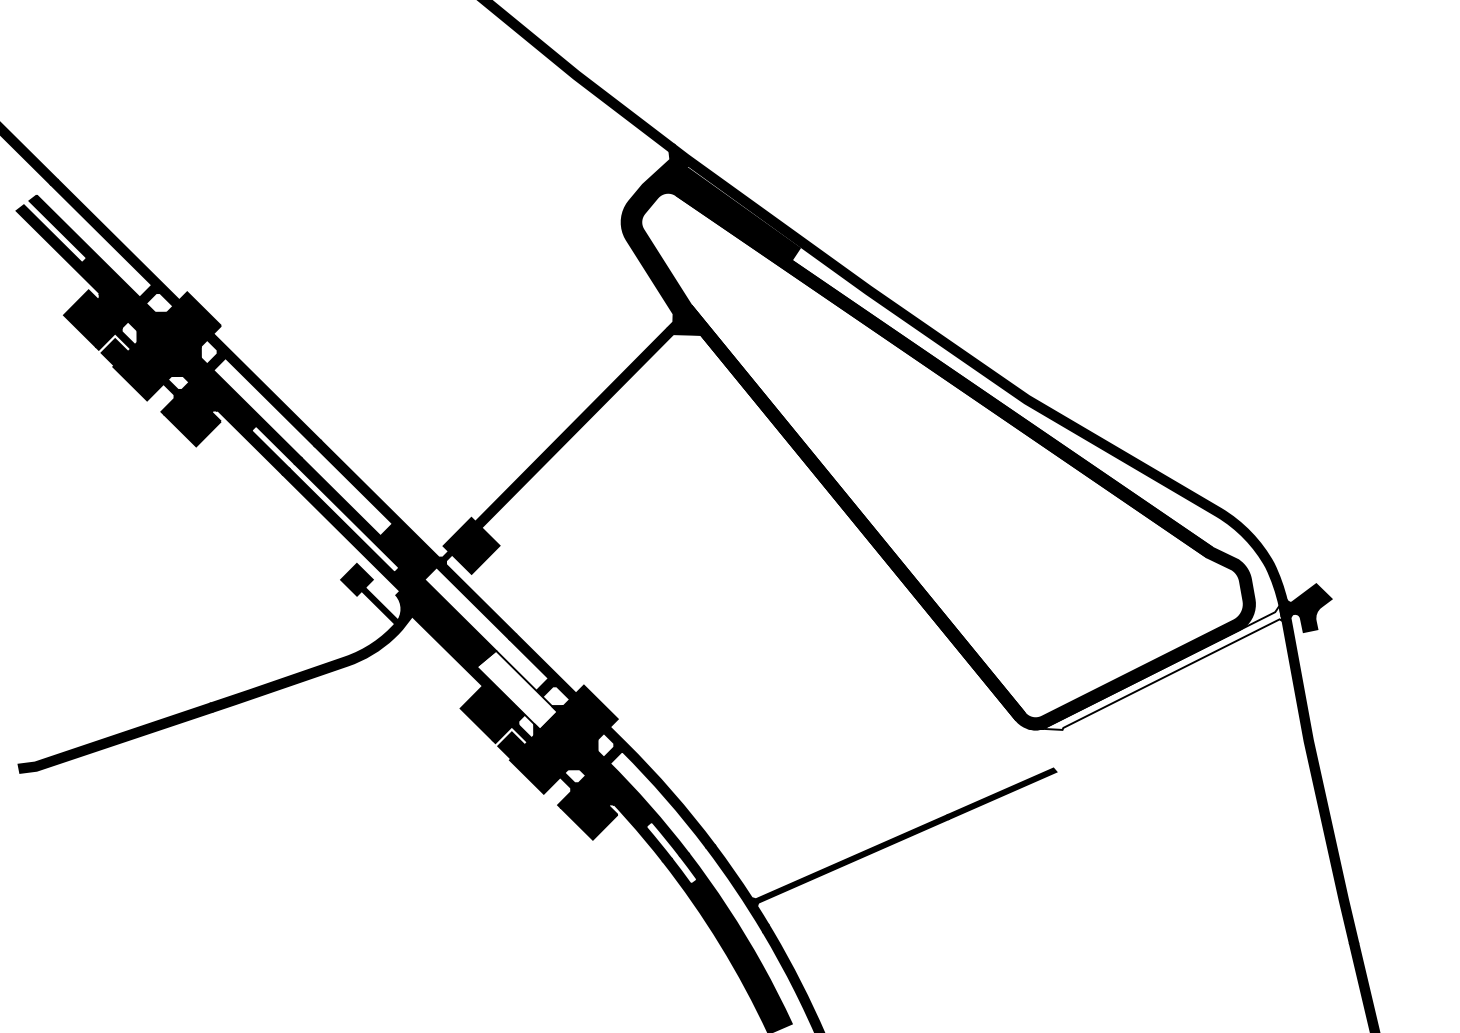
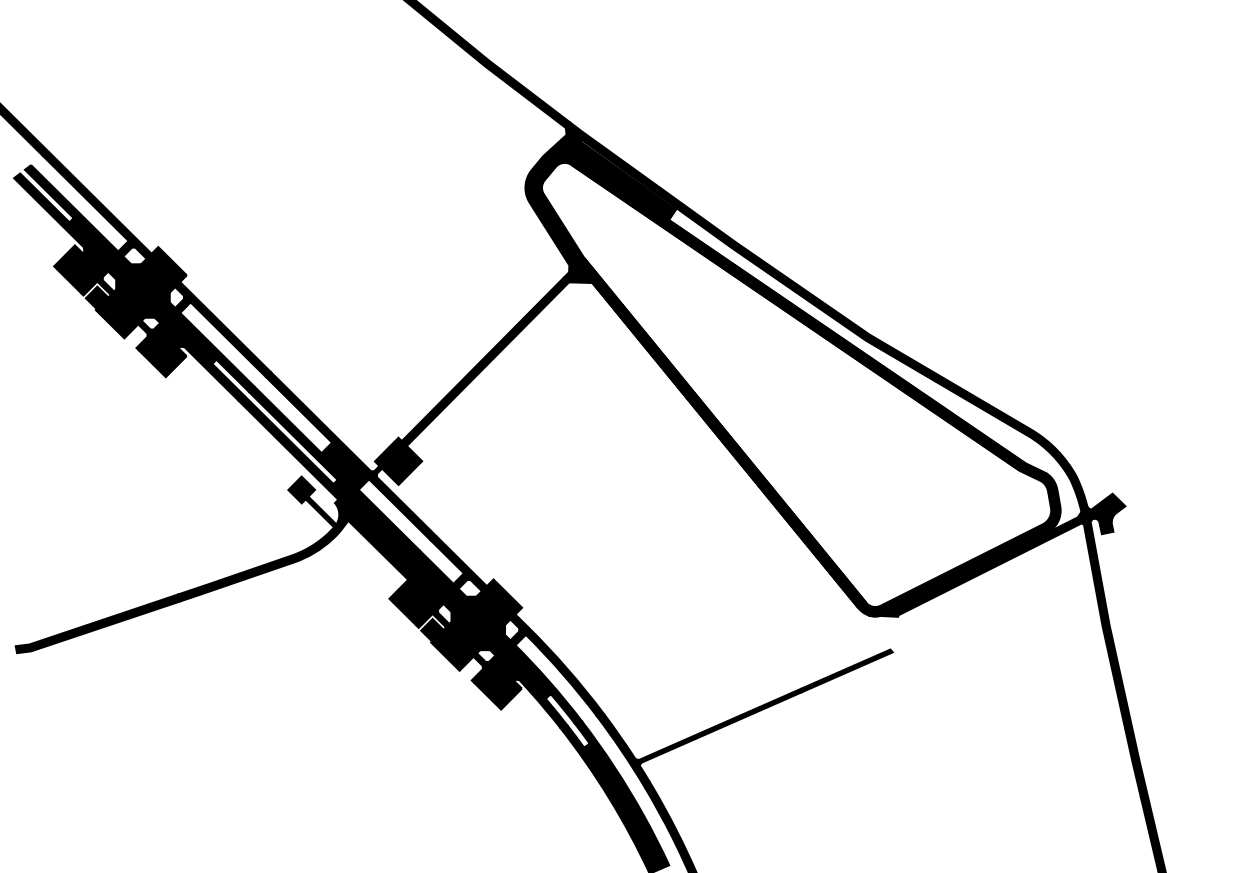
fill: (1154, 667) -> (975, 564), added
fill: (516, 689) -> (436, 582), added

